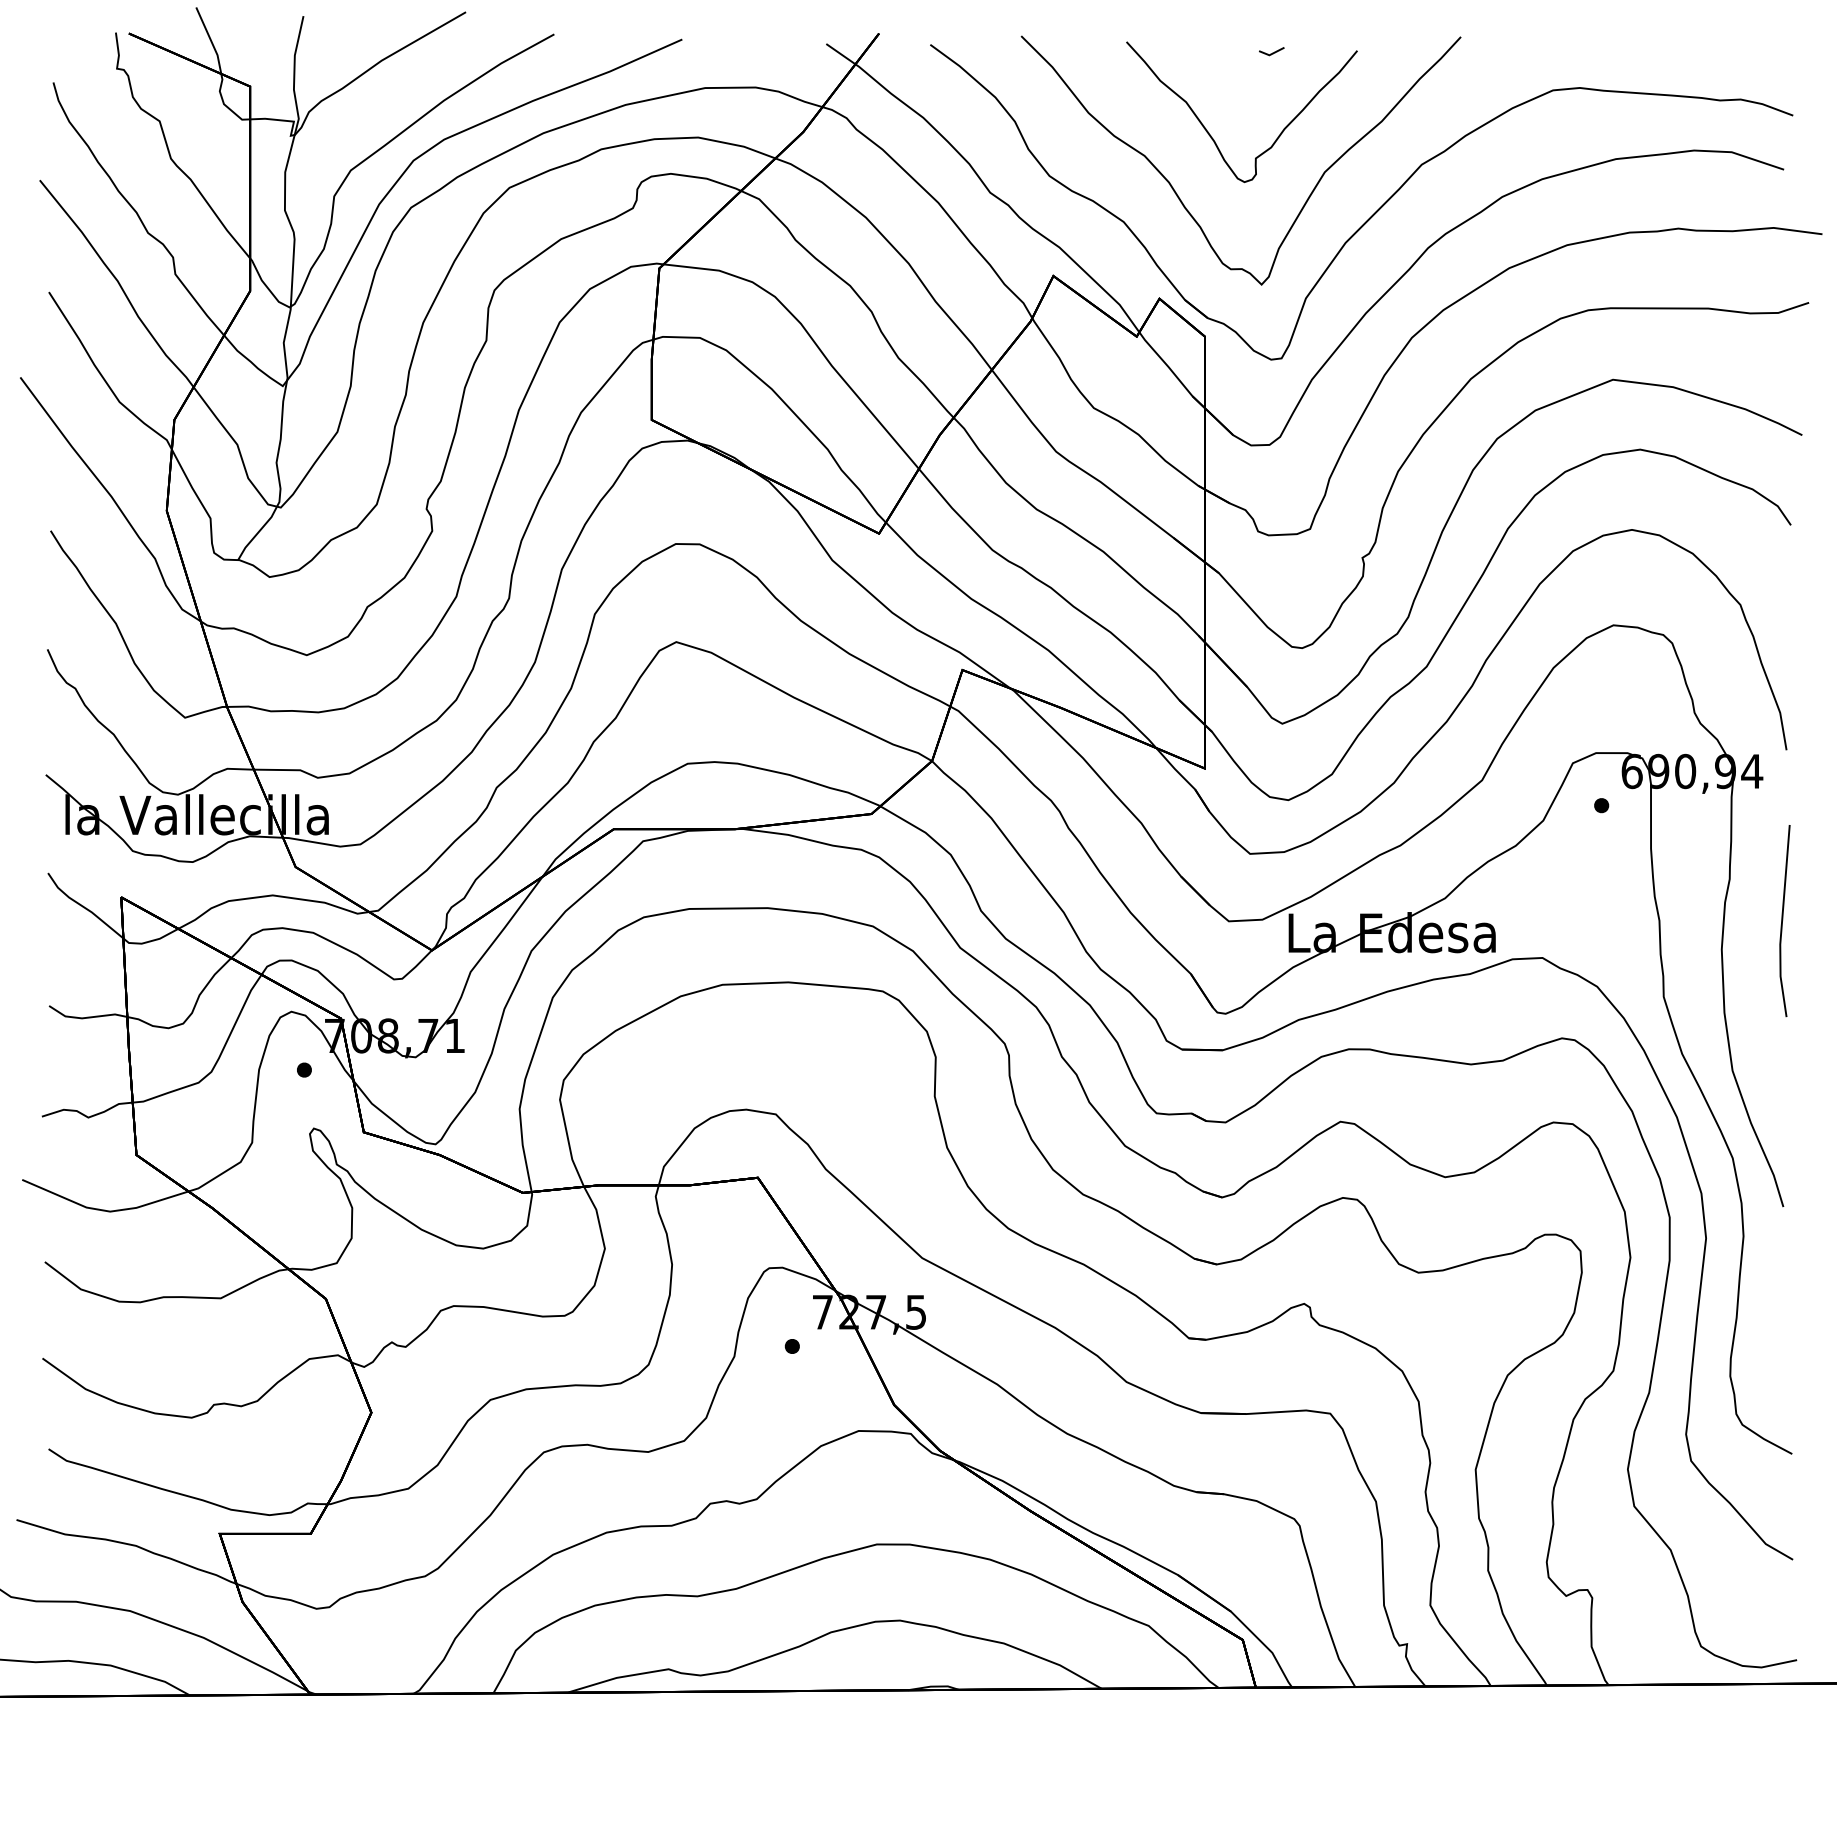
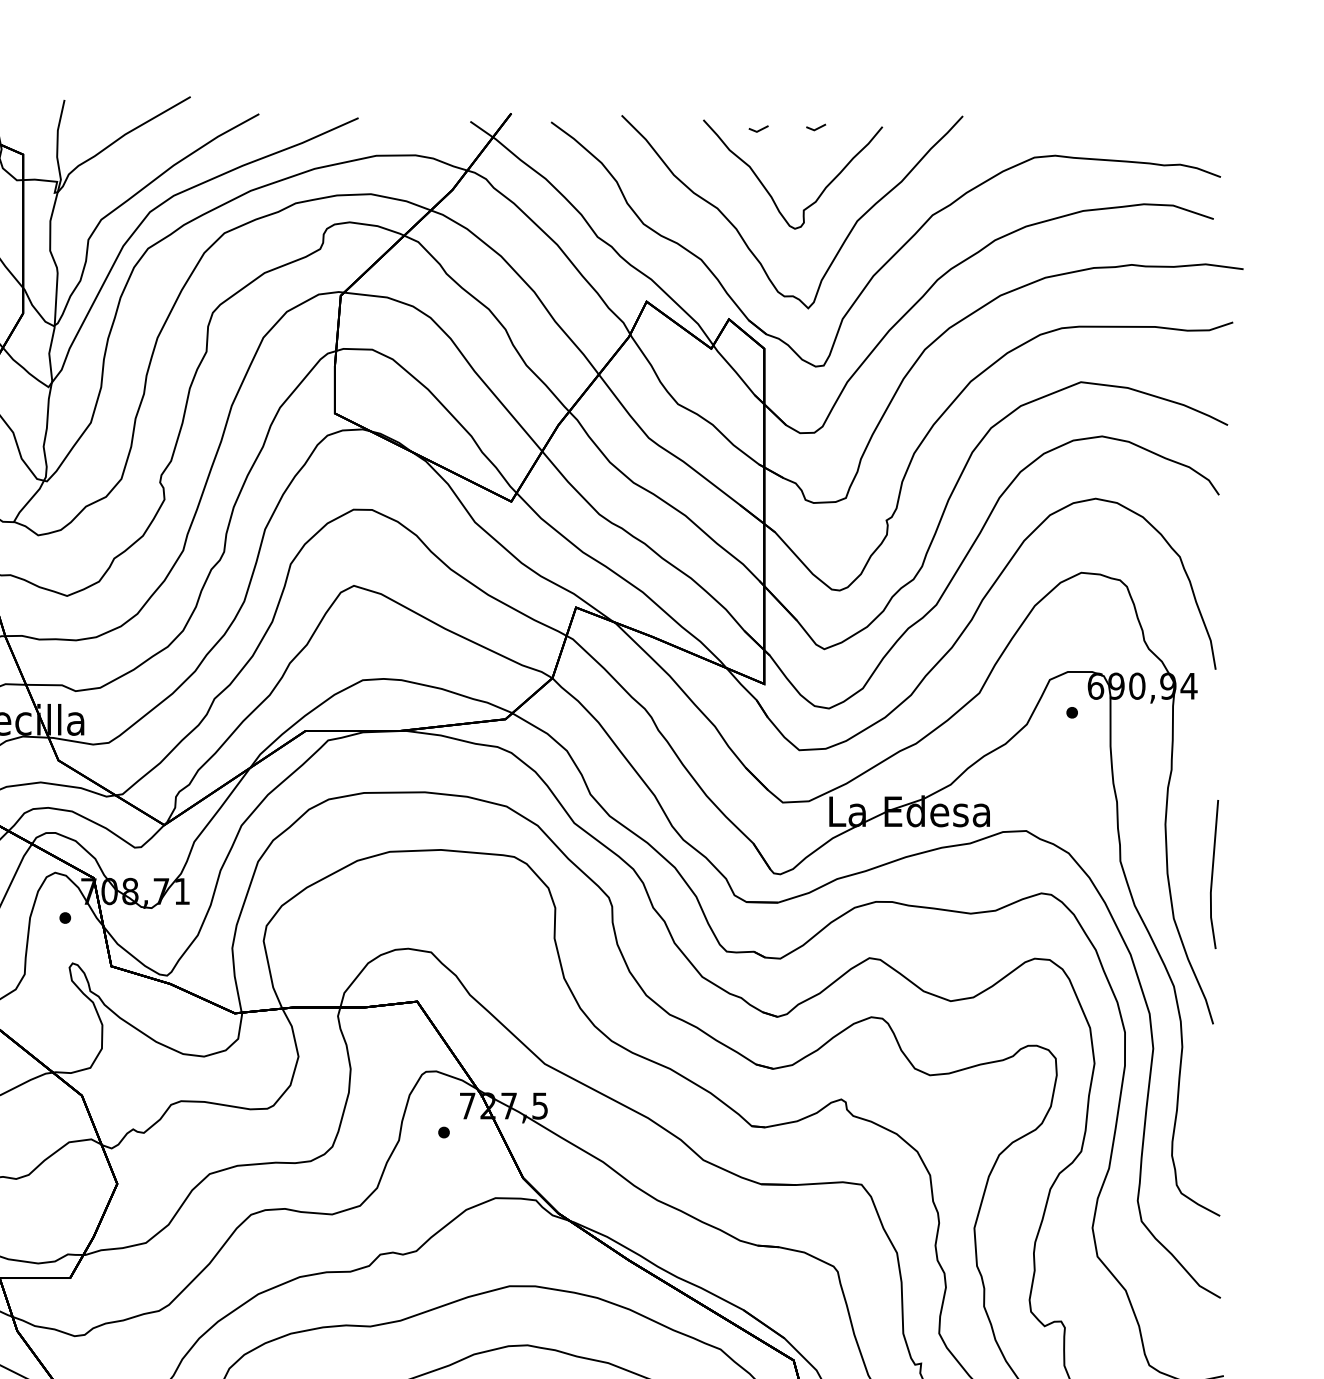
line: (1198, 54) -> (759, 129), added
line: (1783, 920) -> (1213, 874), moved

